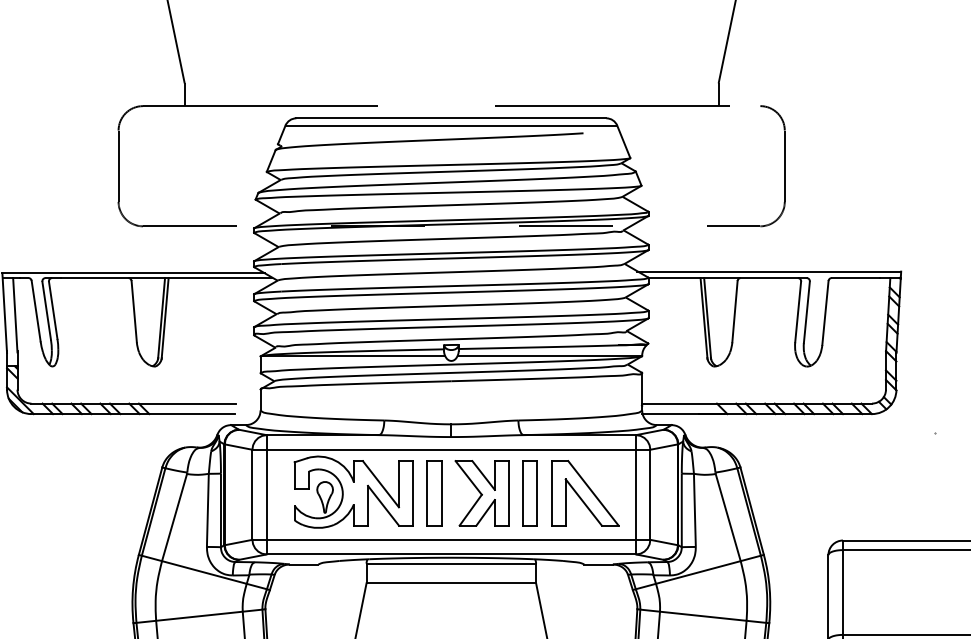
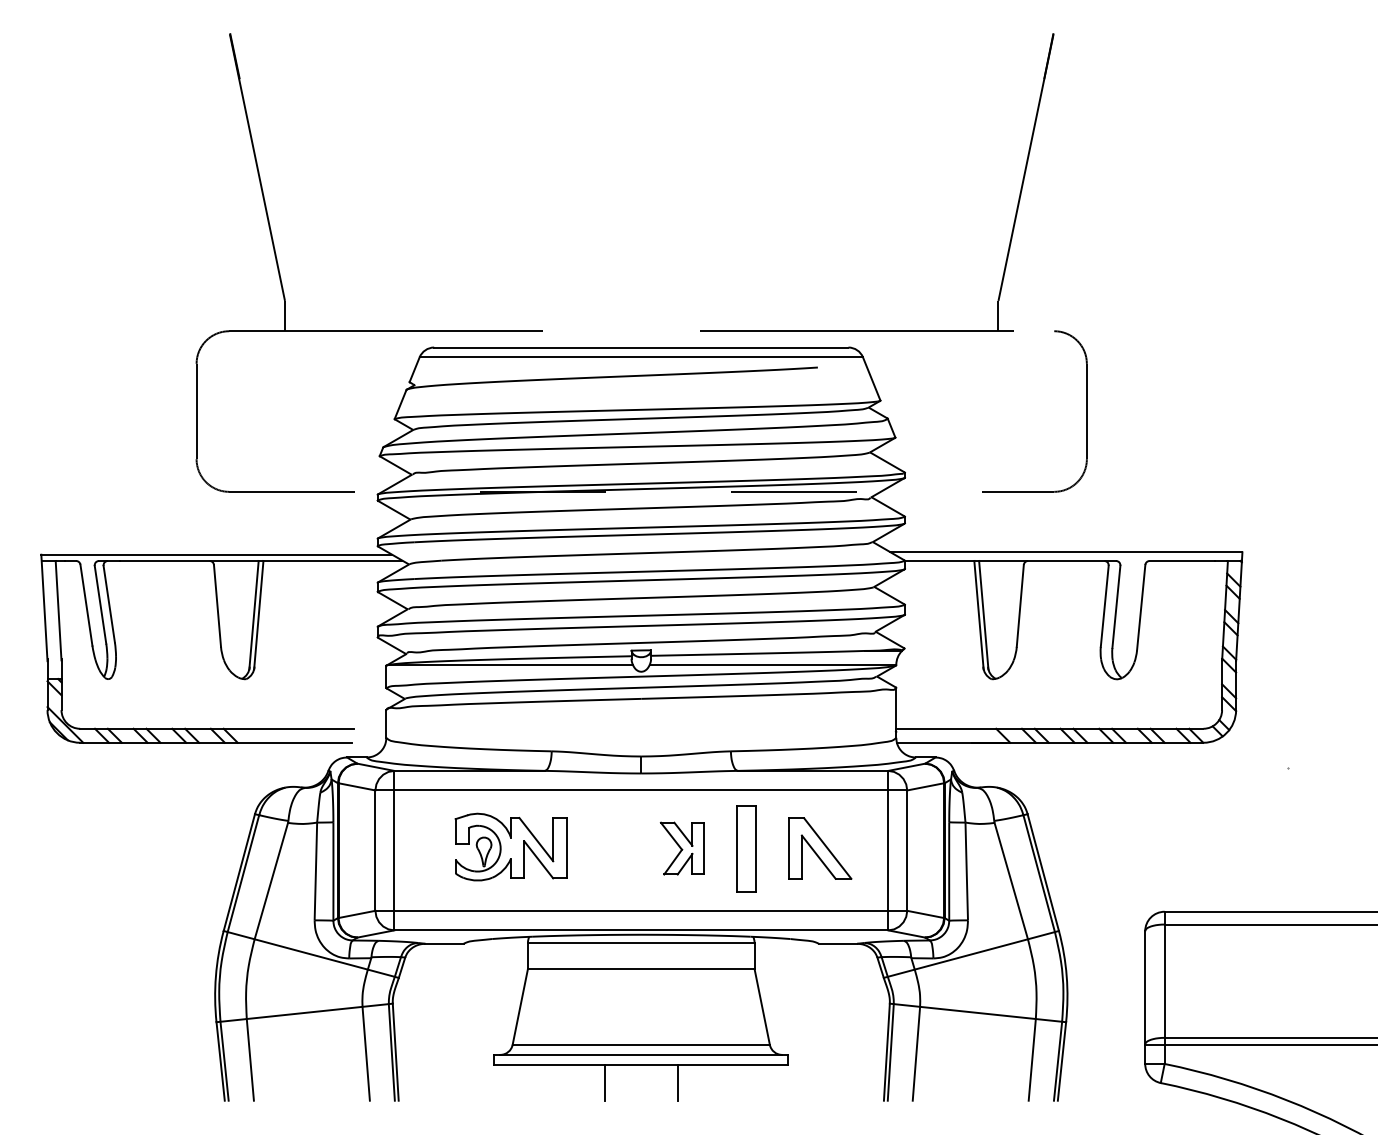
part: (353, 491) -> (510, 846), size x0.7
part: (434, 493) -> (618, 848), removed
part: (481, 493) -> (681, 848), size x0.6
part: (584, 493) -> (819, 848), size x0.7

